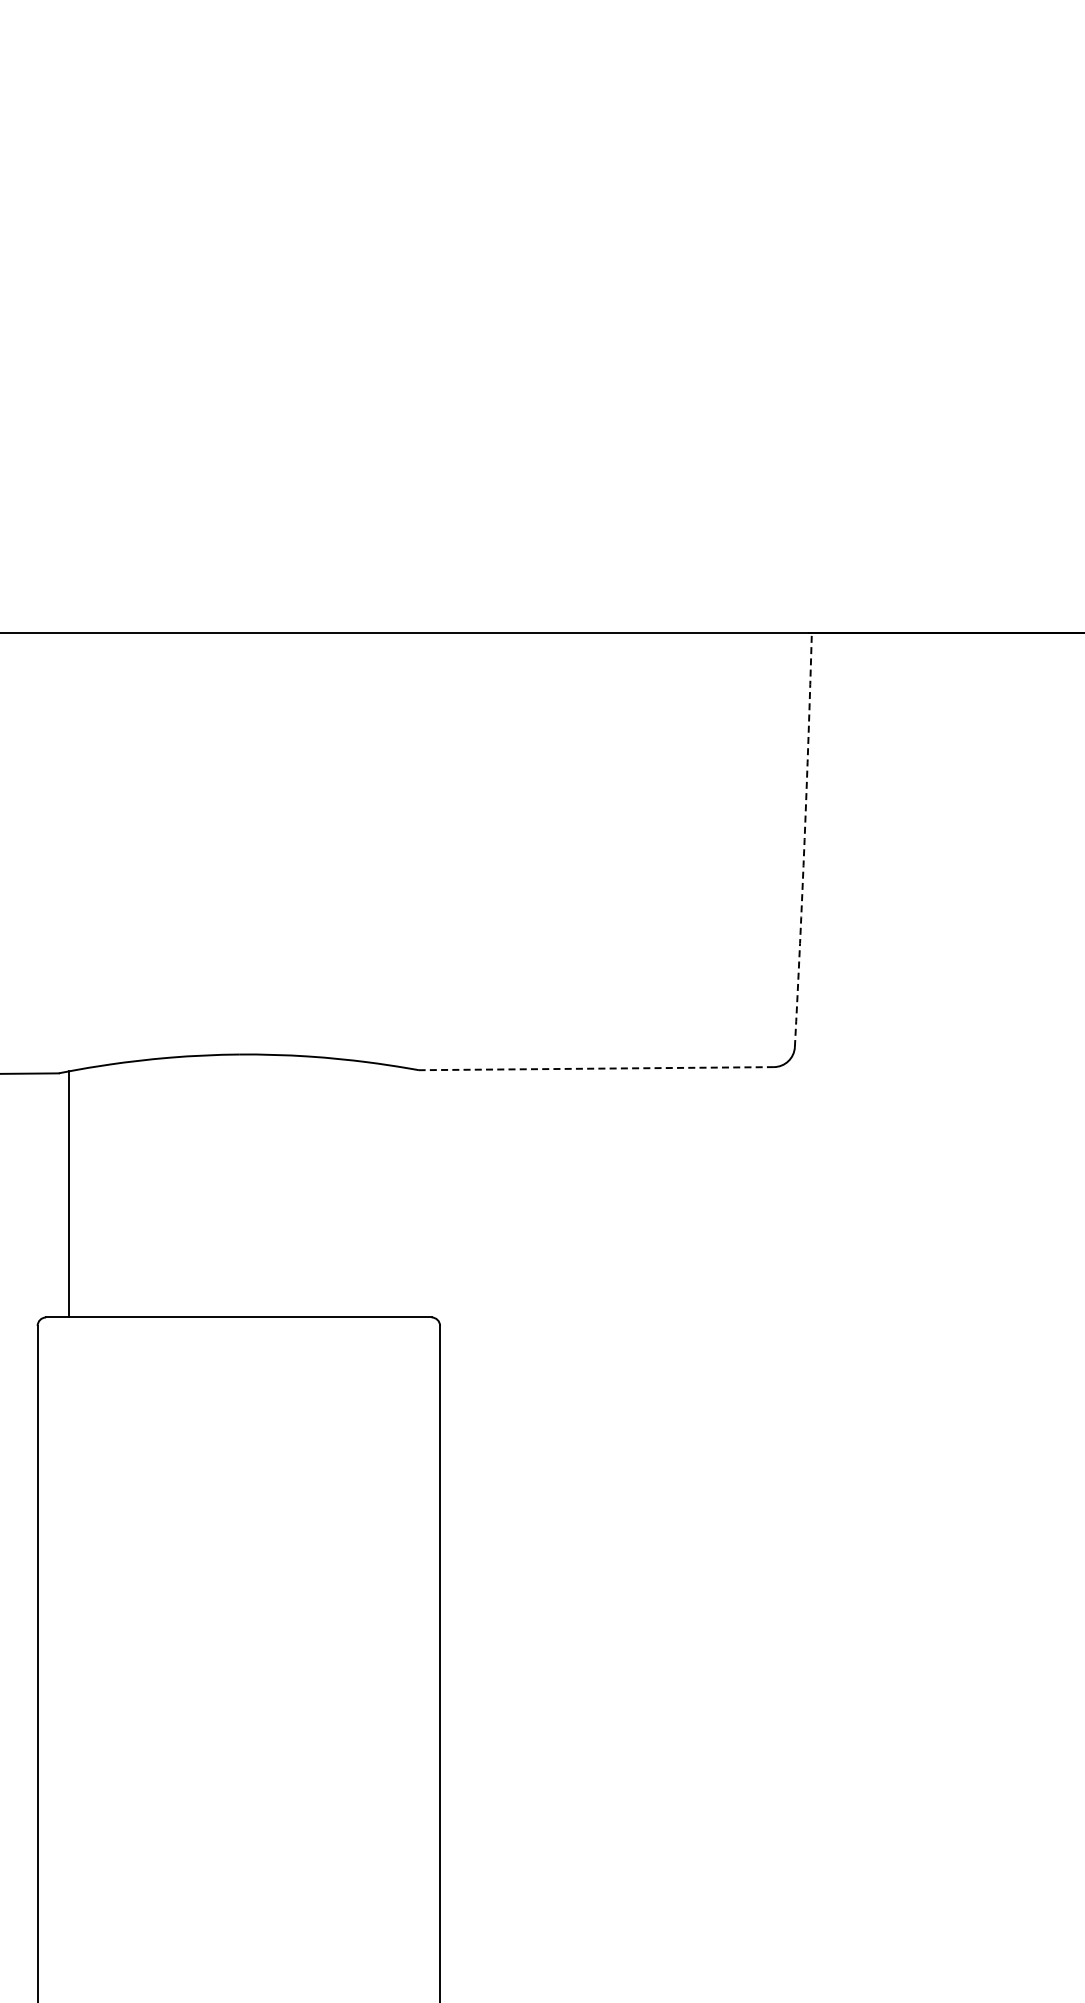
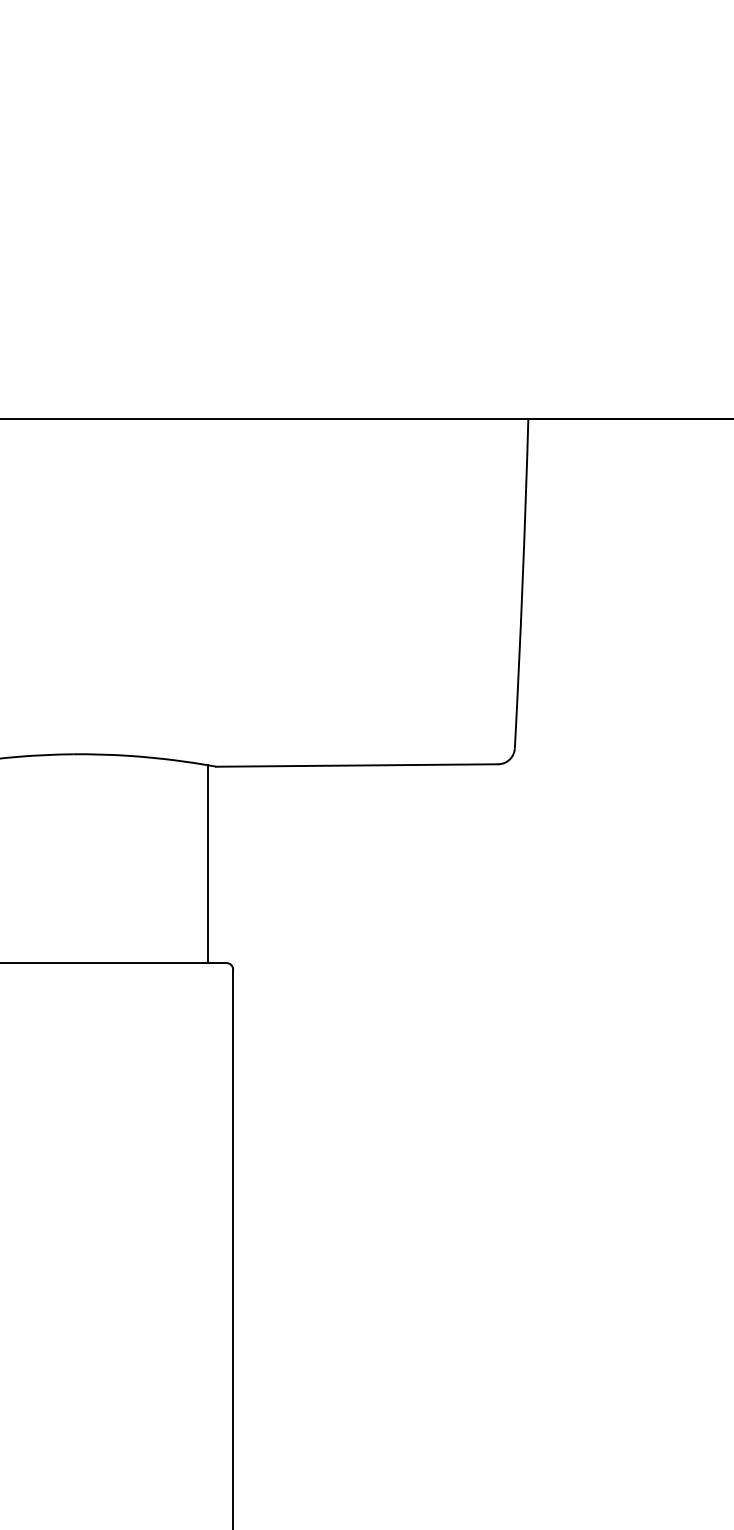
arc: (804, 839) -> (522, 583), dashed -> solid
line: (596, 1068) -> (357, 765), dashed -> solid
line: (408, 1192) -> (208, 863), added

